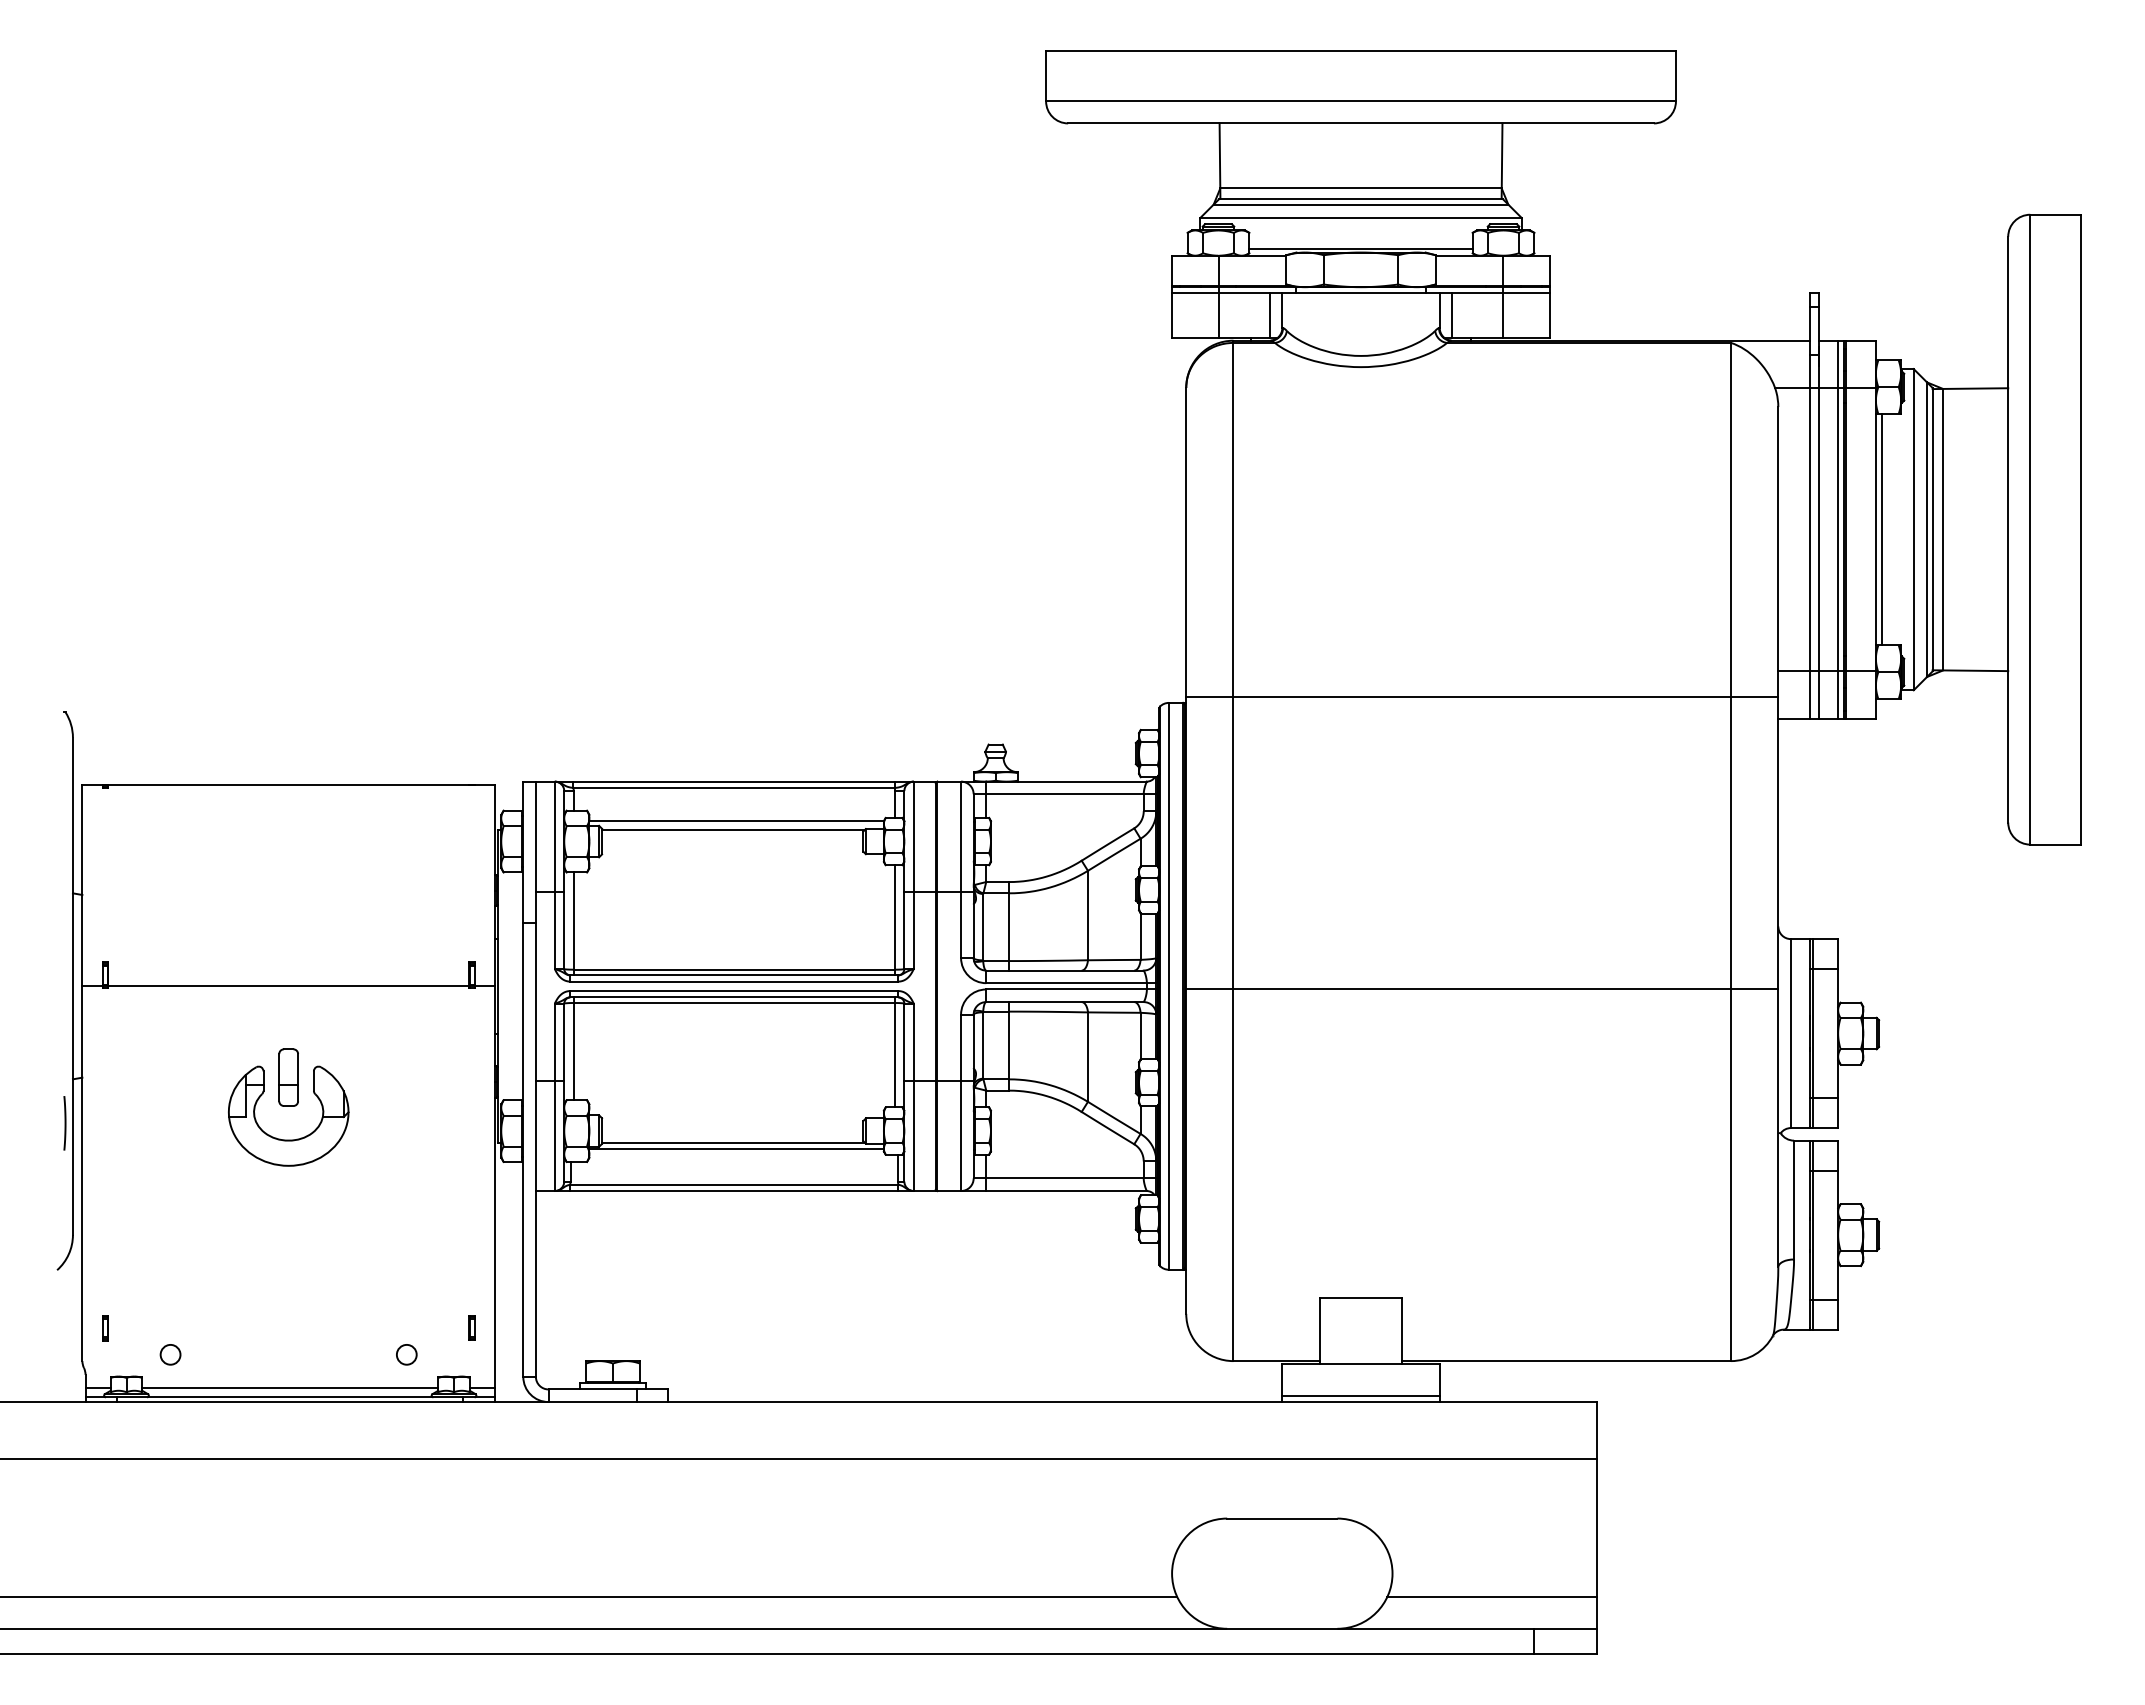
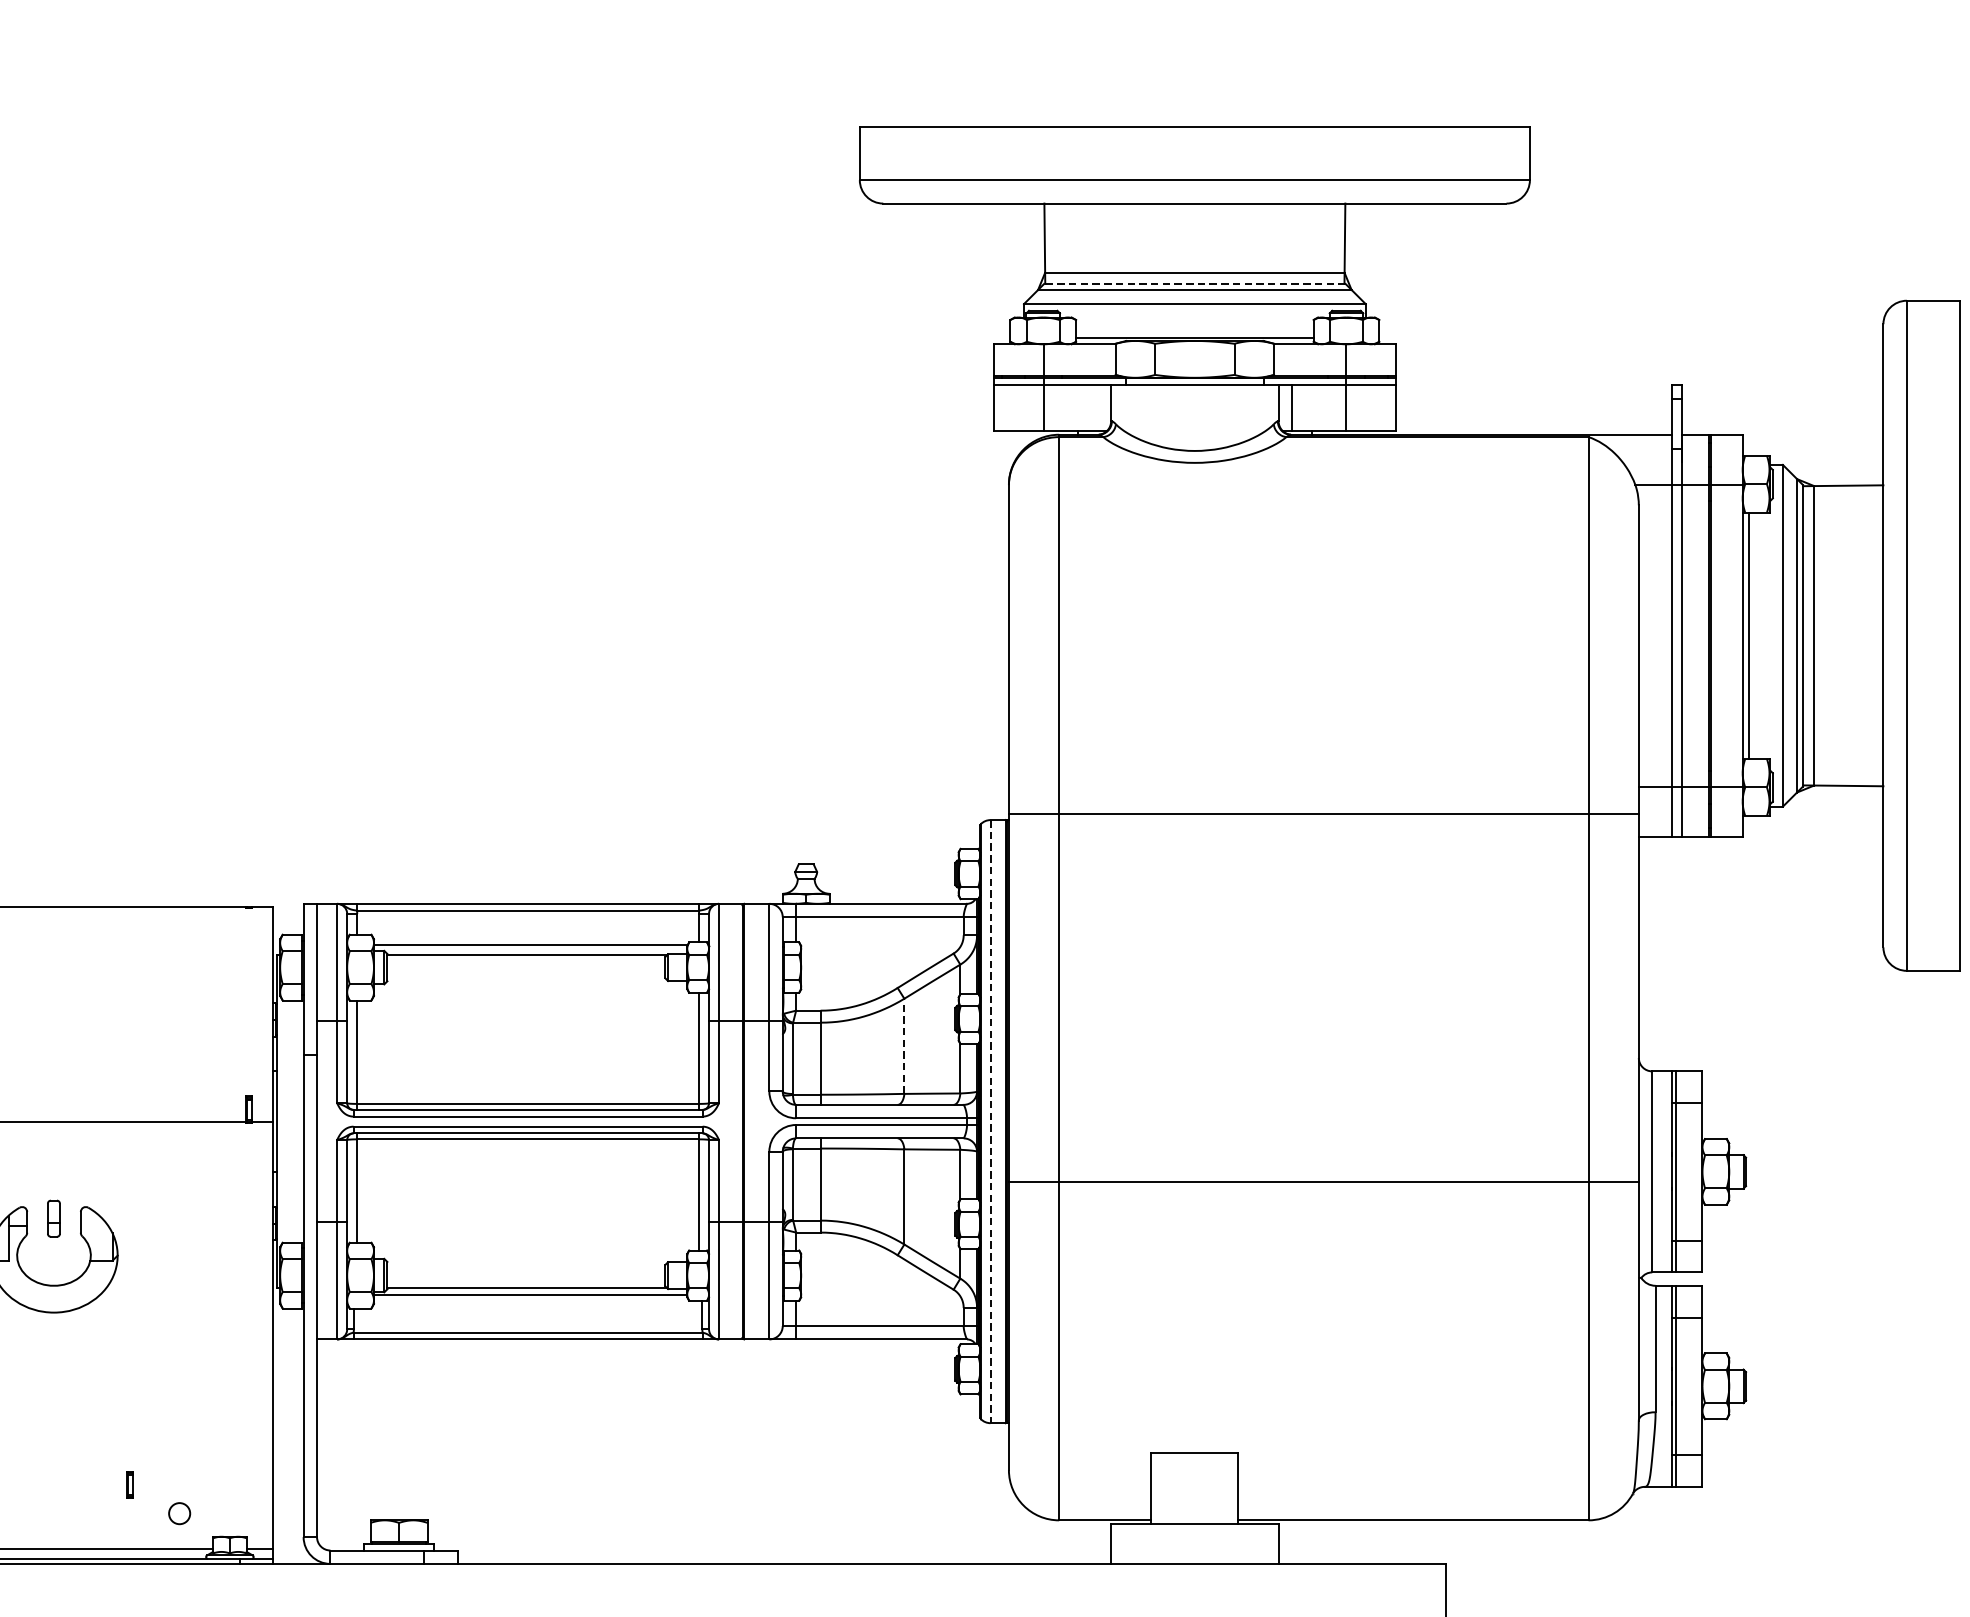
line: (1361, 199) -> (1195, 284), solid -> dashed
line: (1269, 315) -> (1097, 407), removed
line: (1838, 529) -> (1702, 635), removed
line: (1087, 915) -> (903, 1046), solid -> dashed
line: (1168, 986) -> (990, 1121), solid -> dashed
line: (1482, 989) -> (1324, 1182), moved
part: (288, 1077) -> (53, 1218), size x0.6
part: (471, 1327) -> (129, 1484), moved
line: (1360, 1395) -> (1194, 1556), removed

